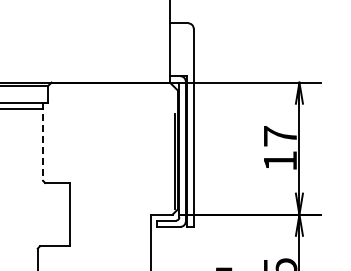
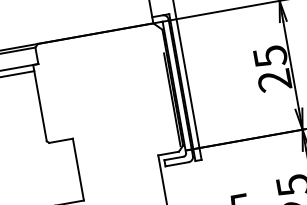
line: (43, 142) -> (40, 103), dashed -> solid
text: (280, 148) -> (272, 68), 17 -> 25

